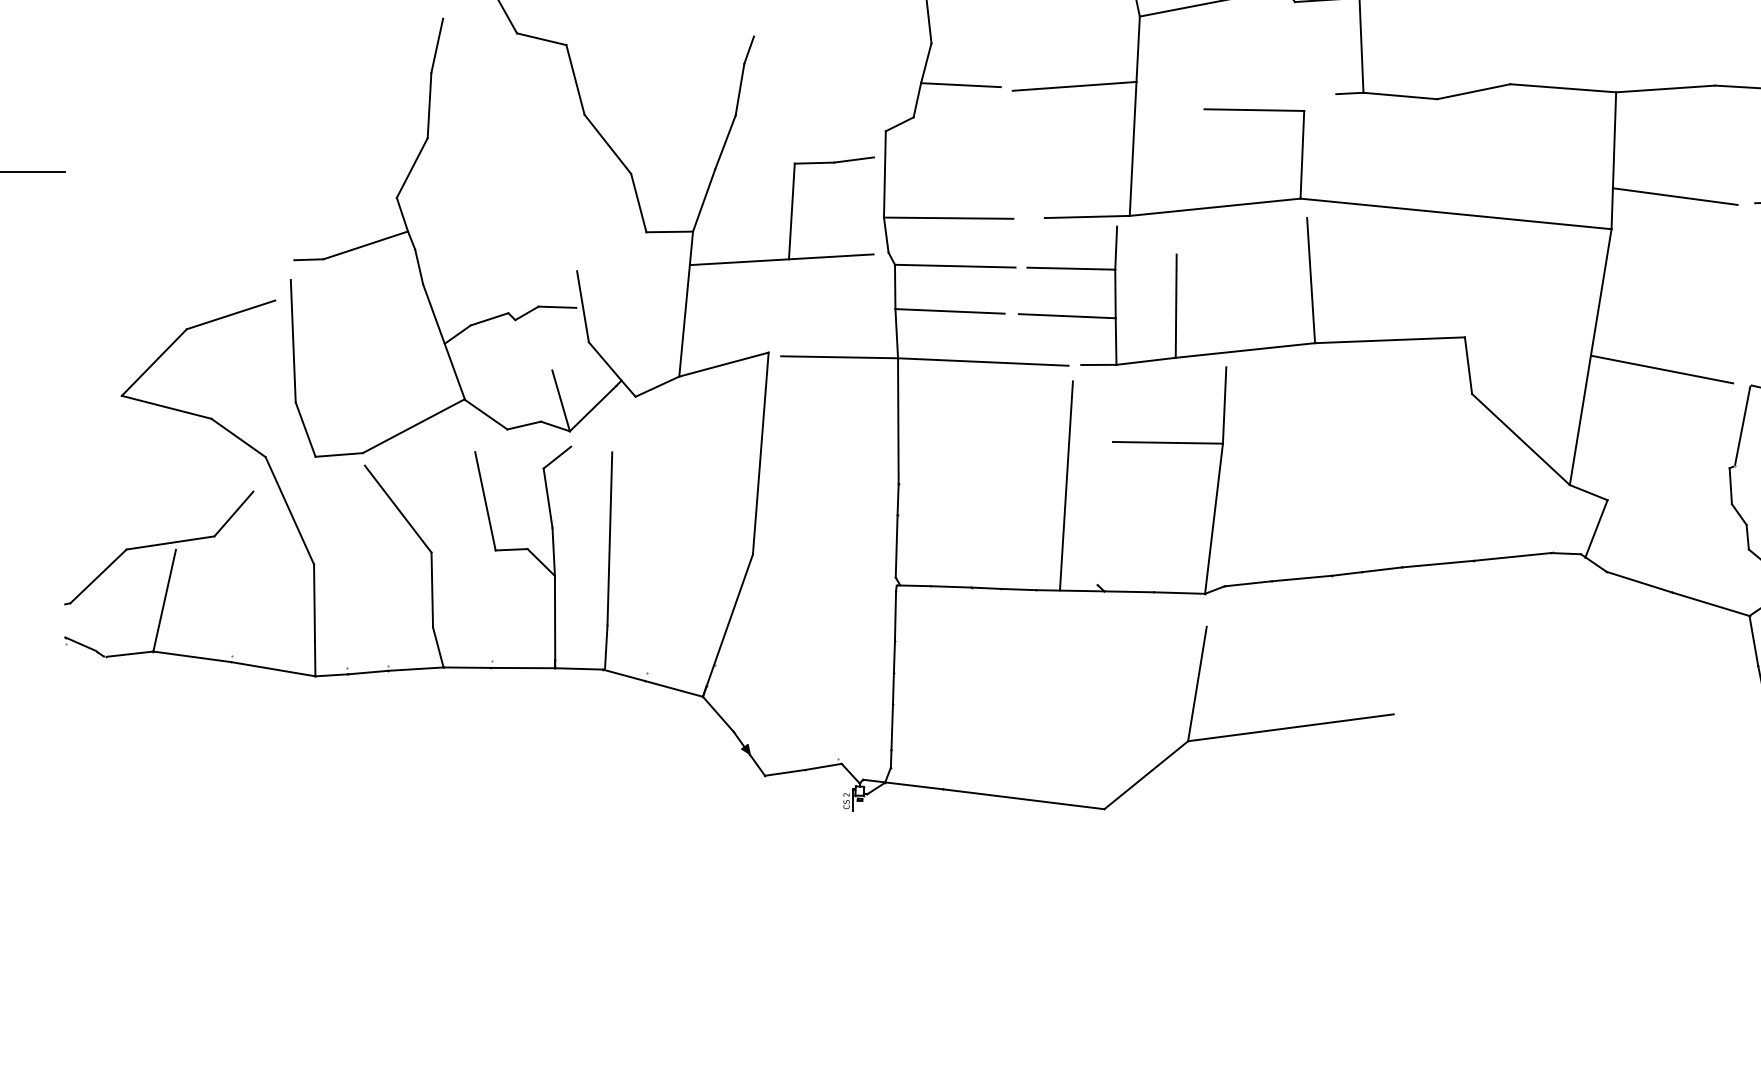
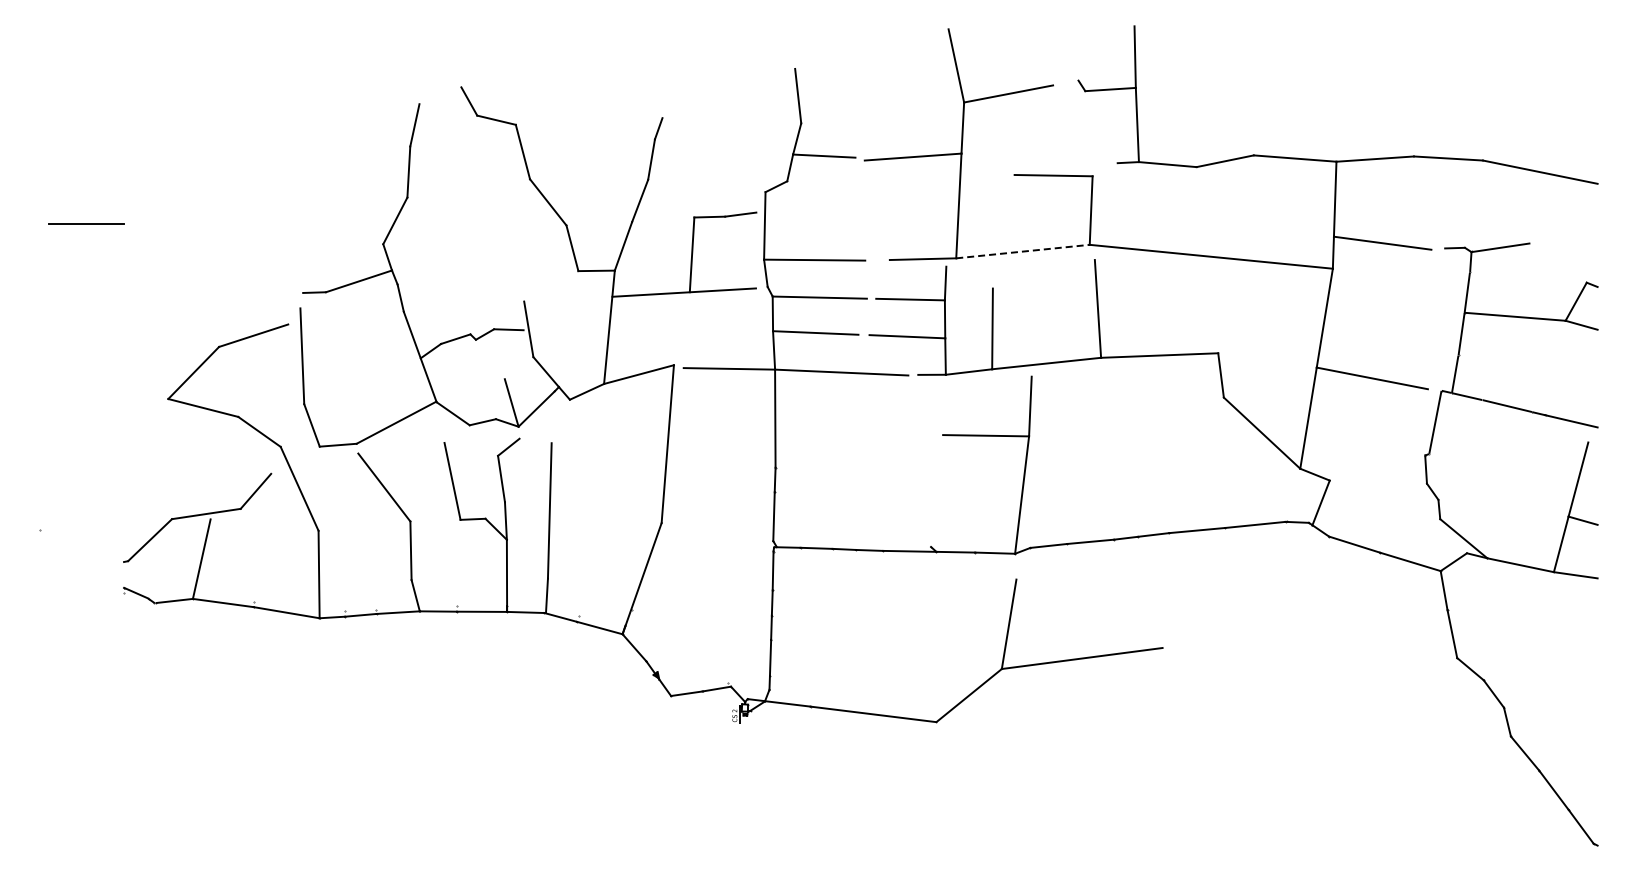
line: (1215, 207) -> (1023, 251), solid -> dashed
line: (1066, 486) -> (906, 469), removed

